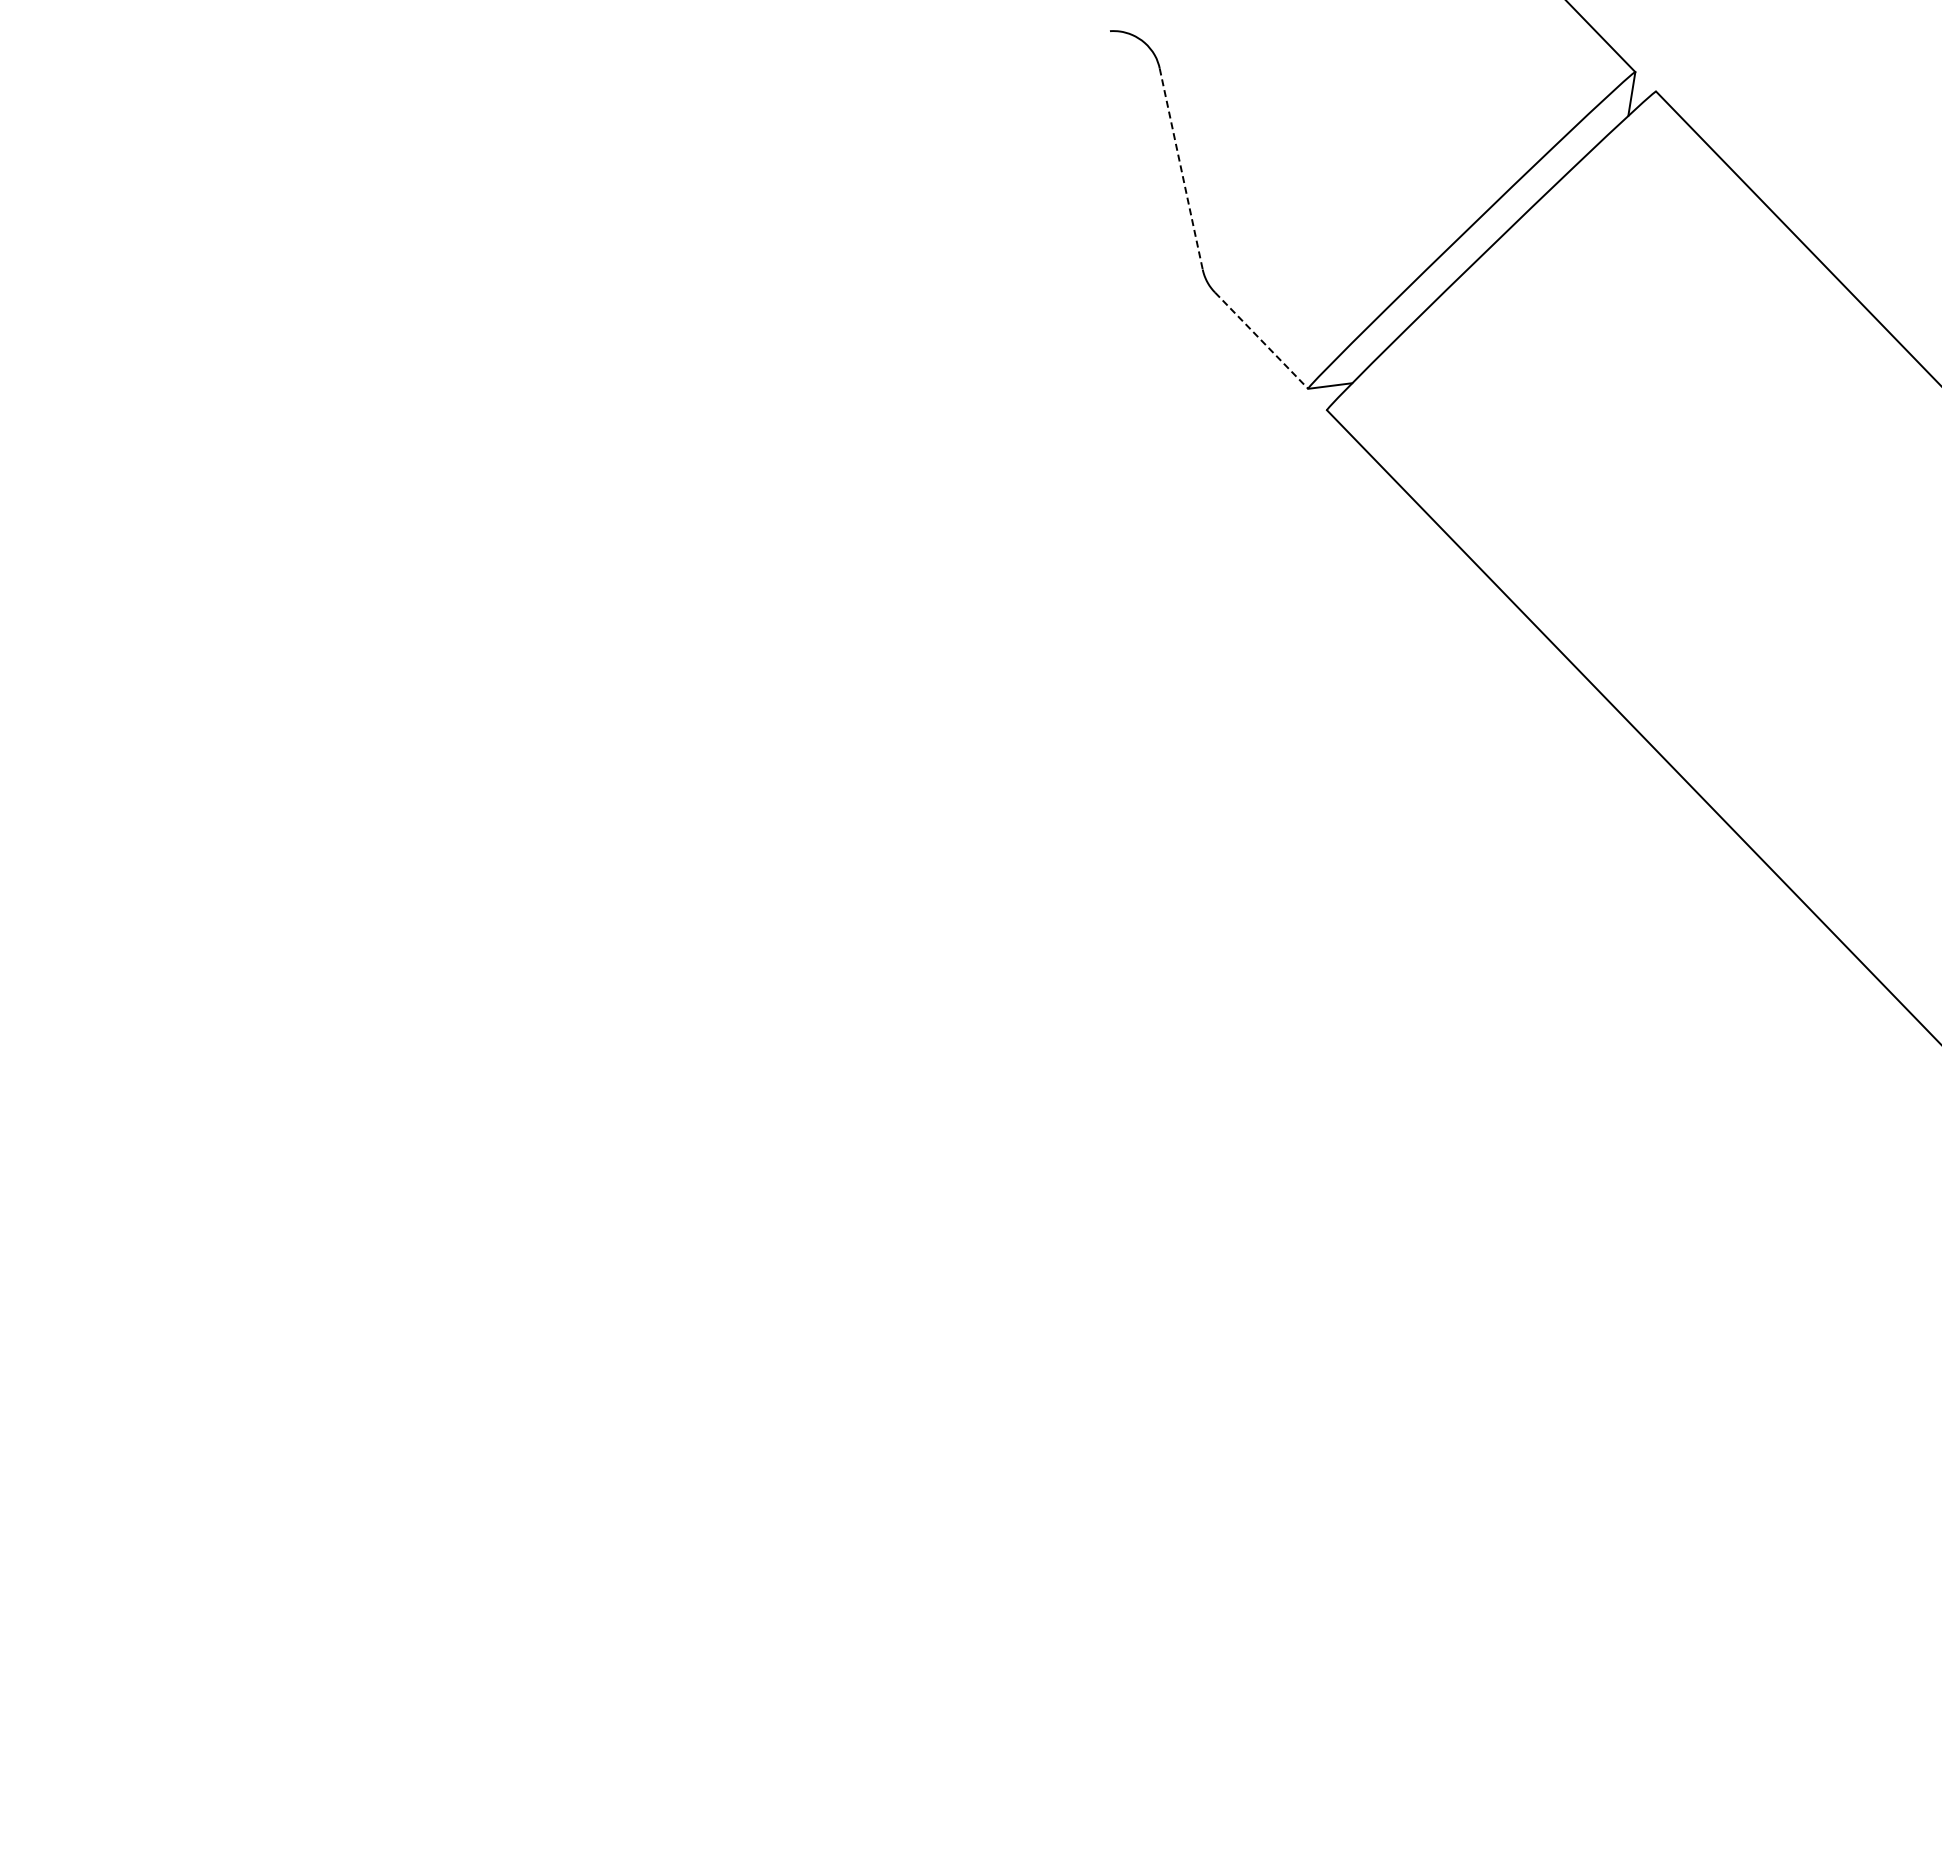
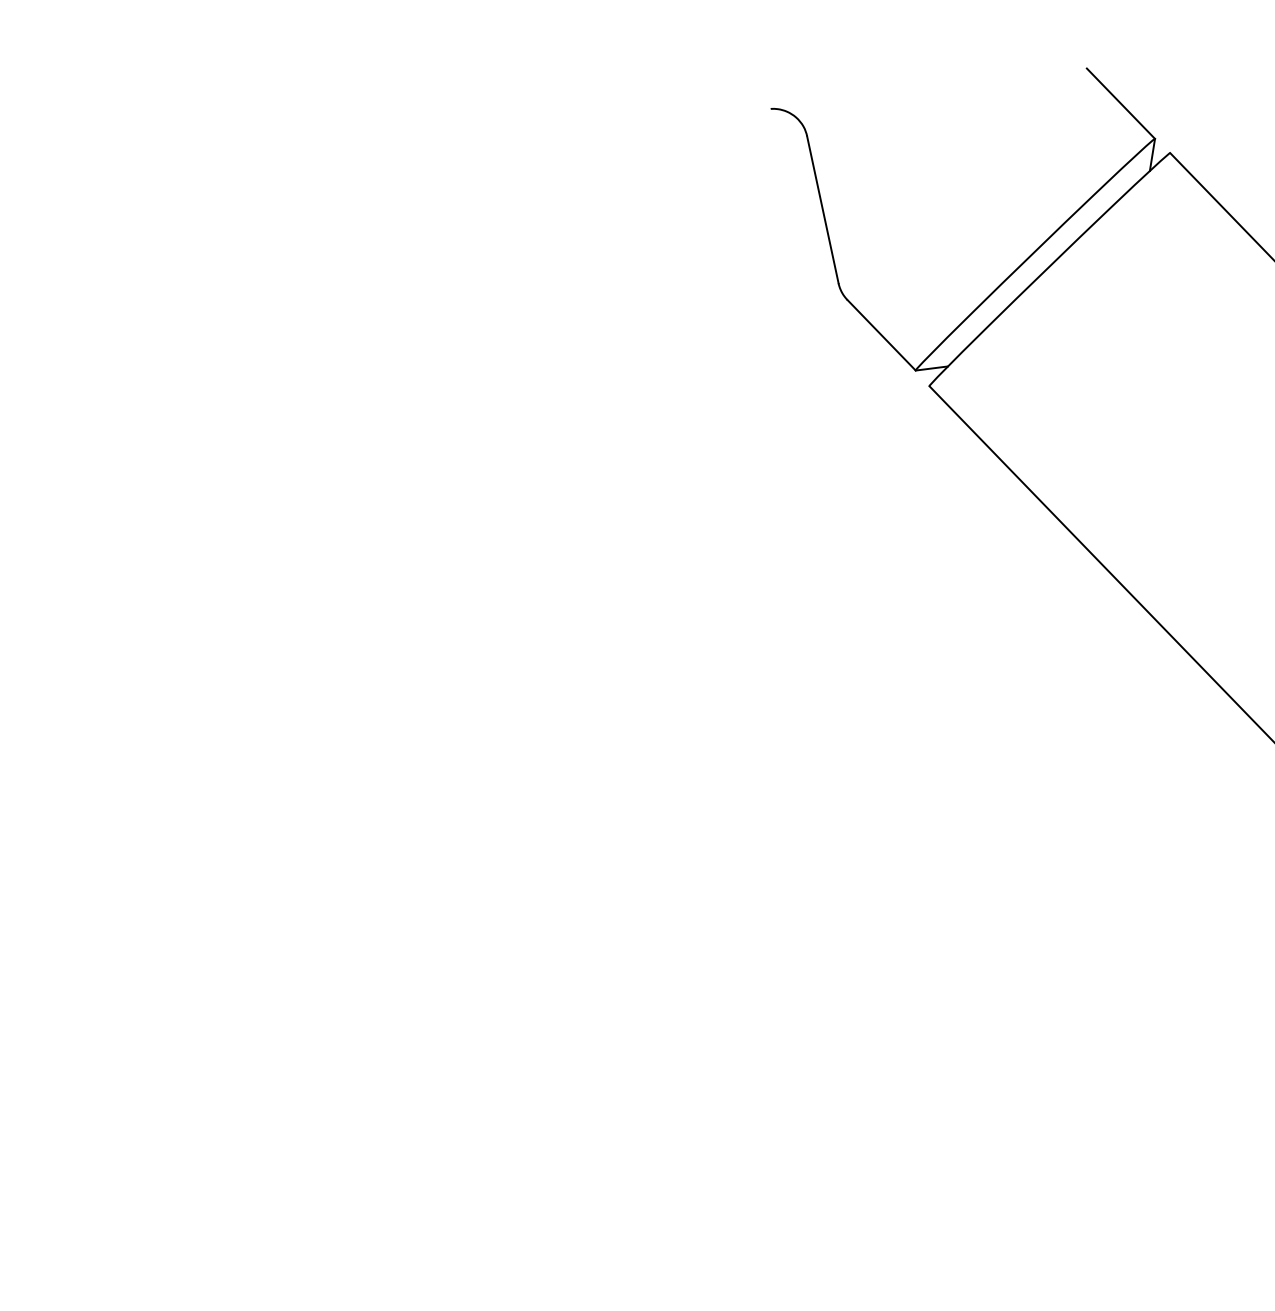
line: (1181, 169) -> (823, 210), dashed -> solid
line: (1261, 340) -> (881, 335), dashed -> solid

